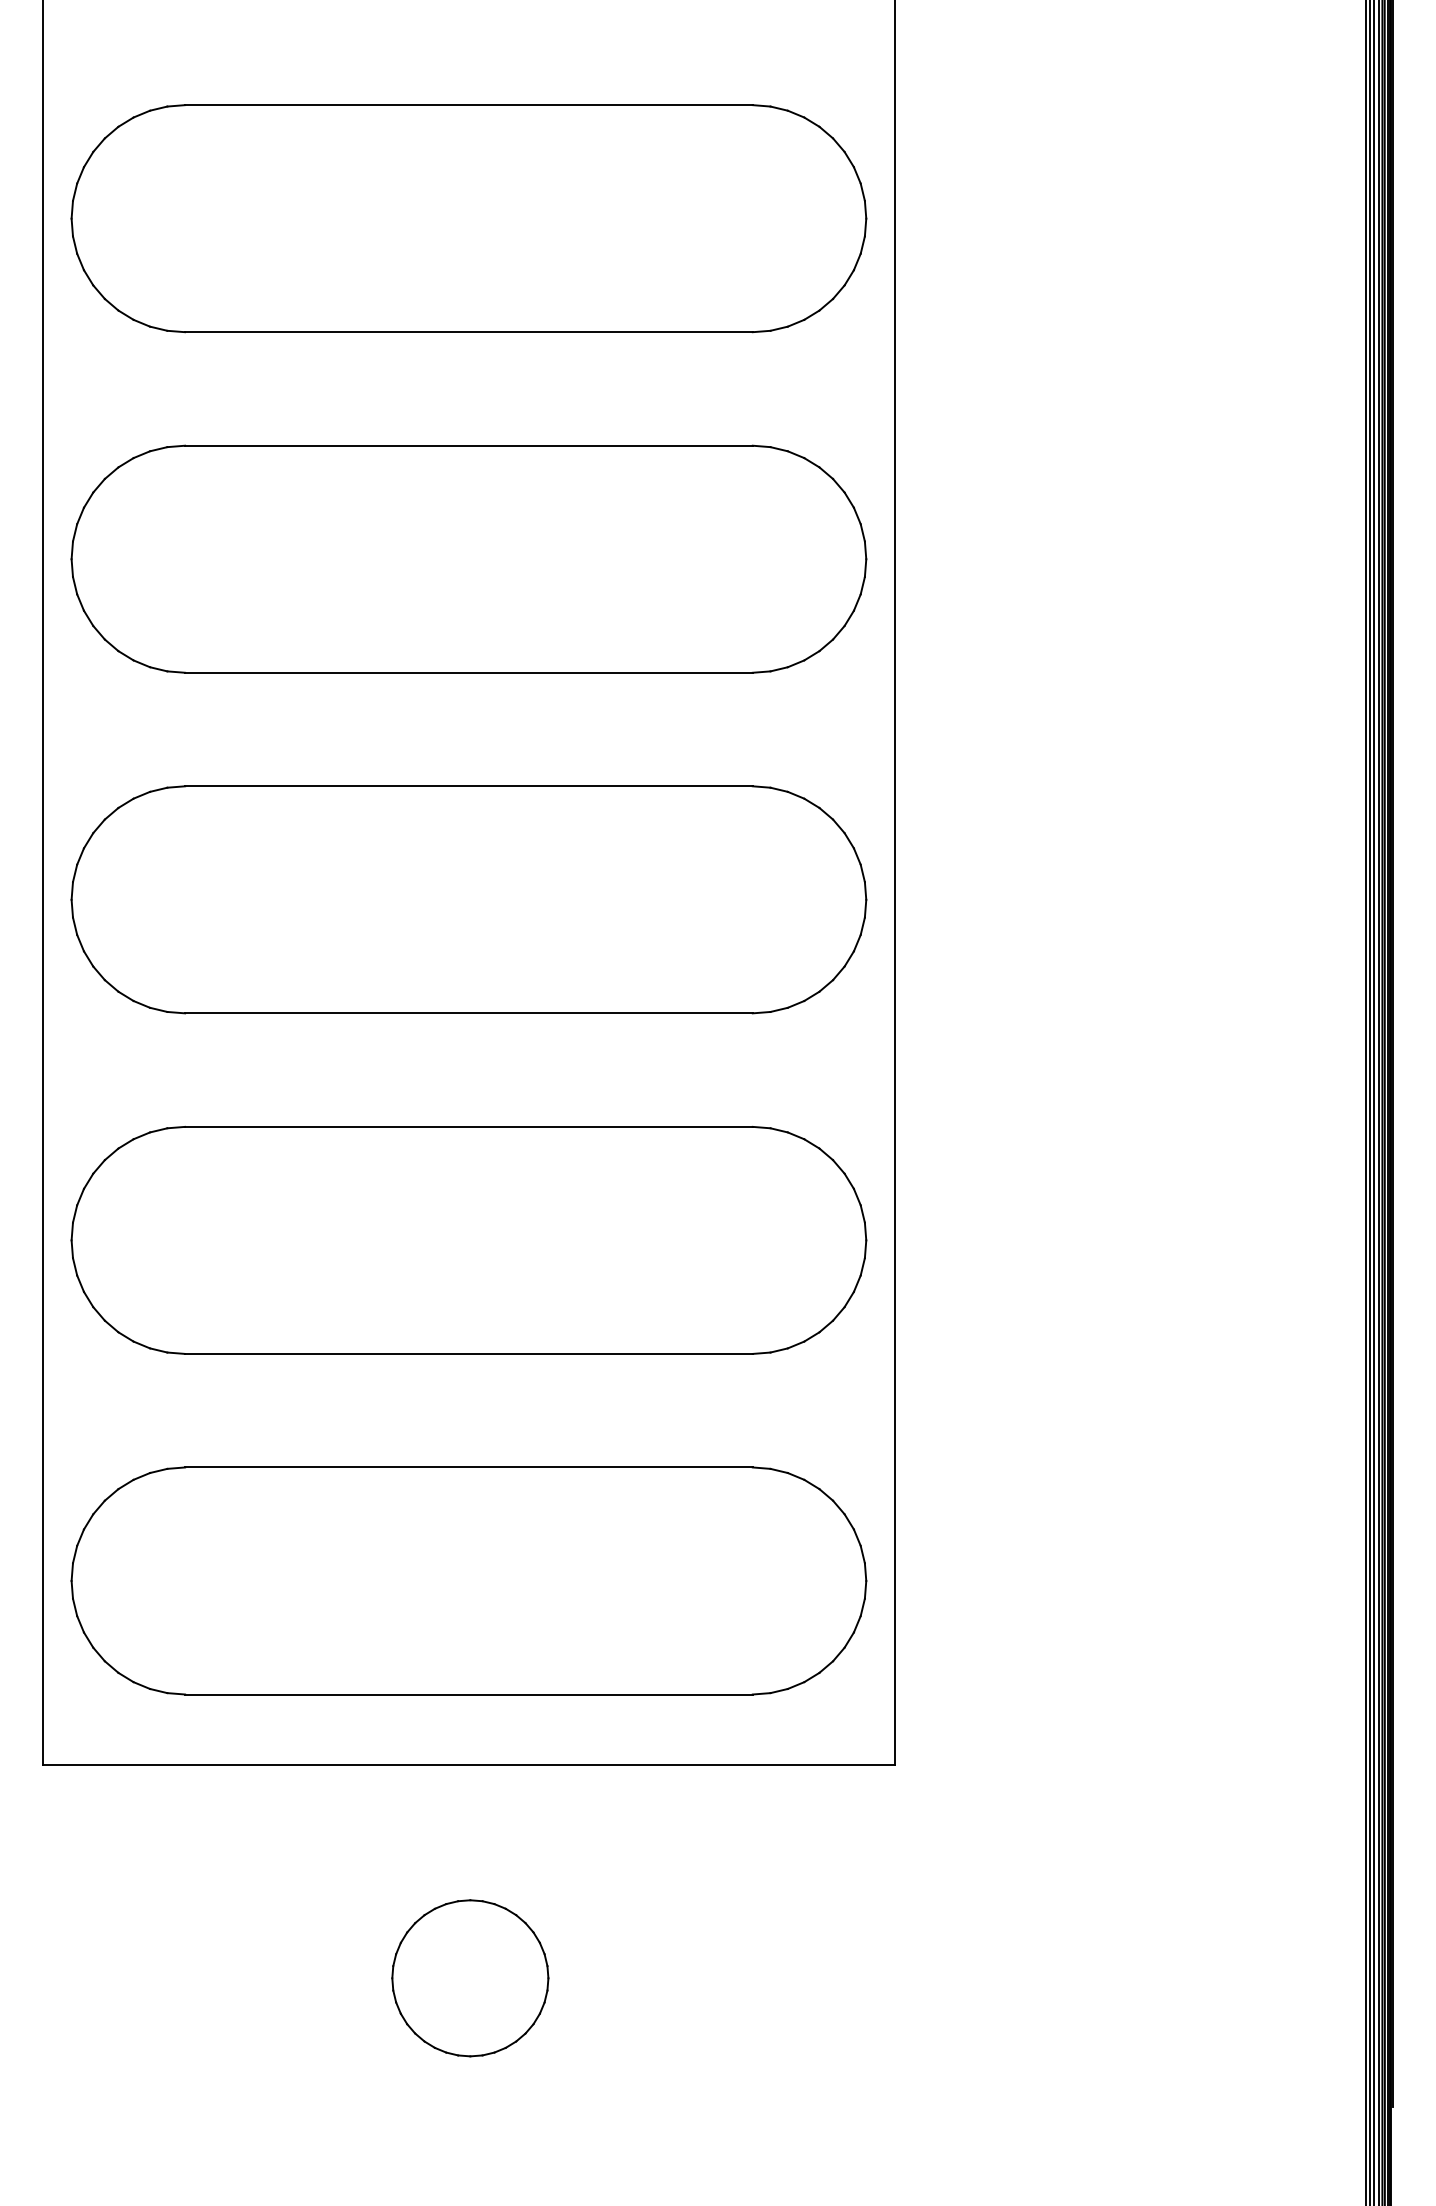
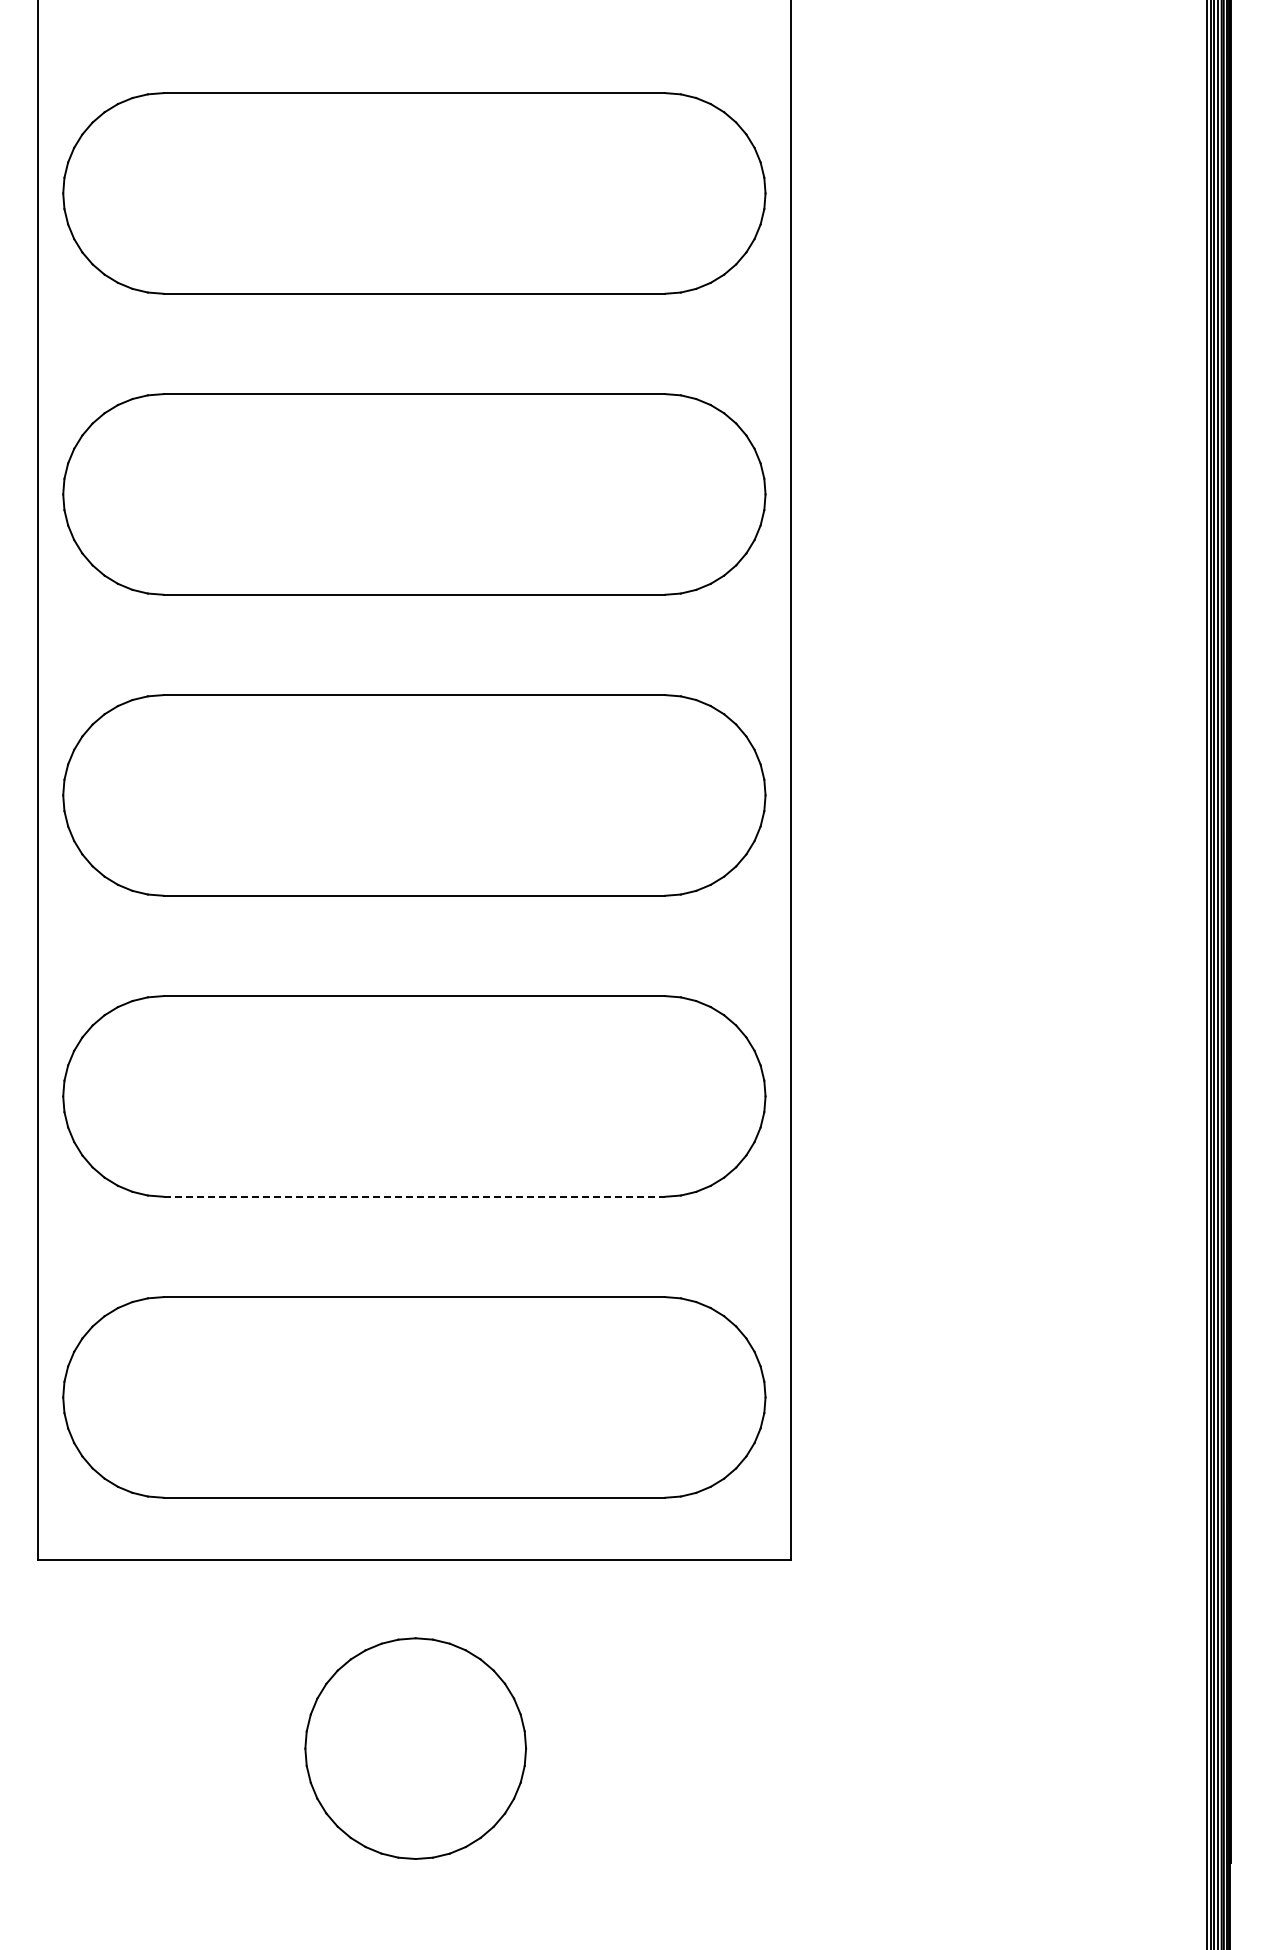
line: (469, 1353) -> (414, 1196), solid -> dashed
part: (470, 1978) -> (415, 1748), size x1.6

